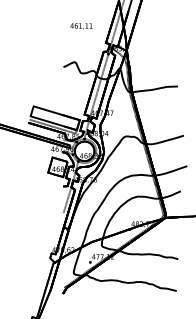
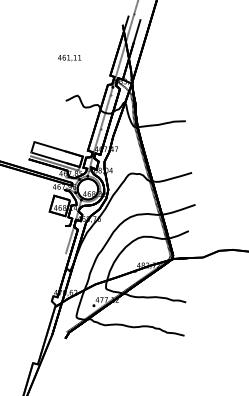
text: (81, 26) -> (69, 58), moved

